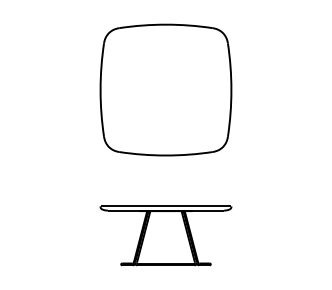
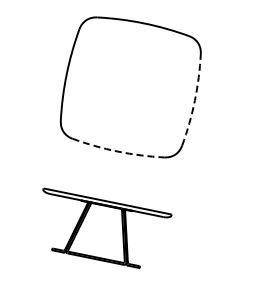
arc: (231, 90) -> (194, 100), solid -> dashed
arc: (165, 155) -> (117, 151), solid -> dashed

